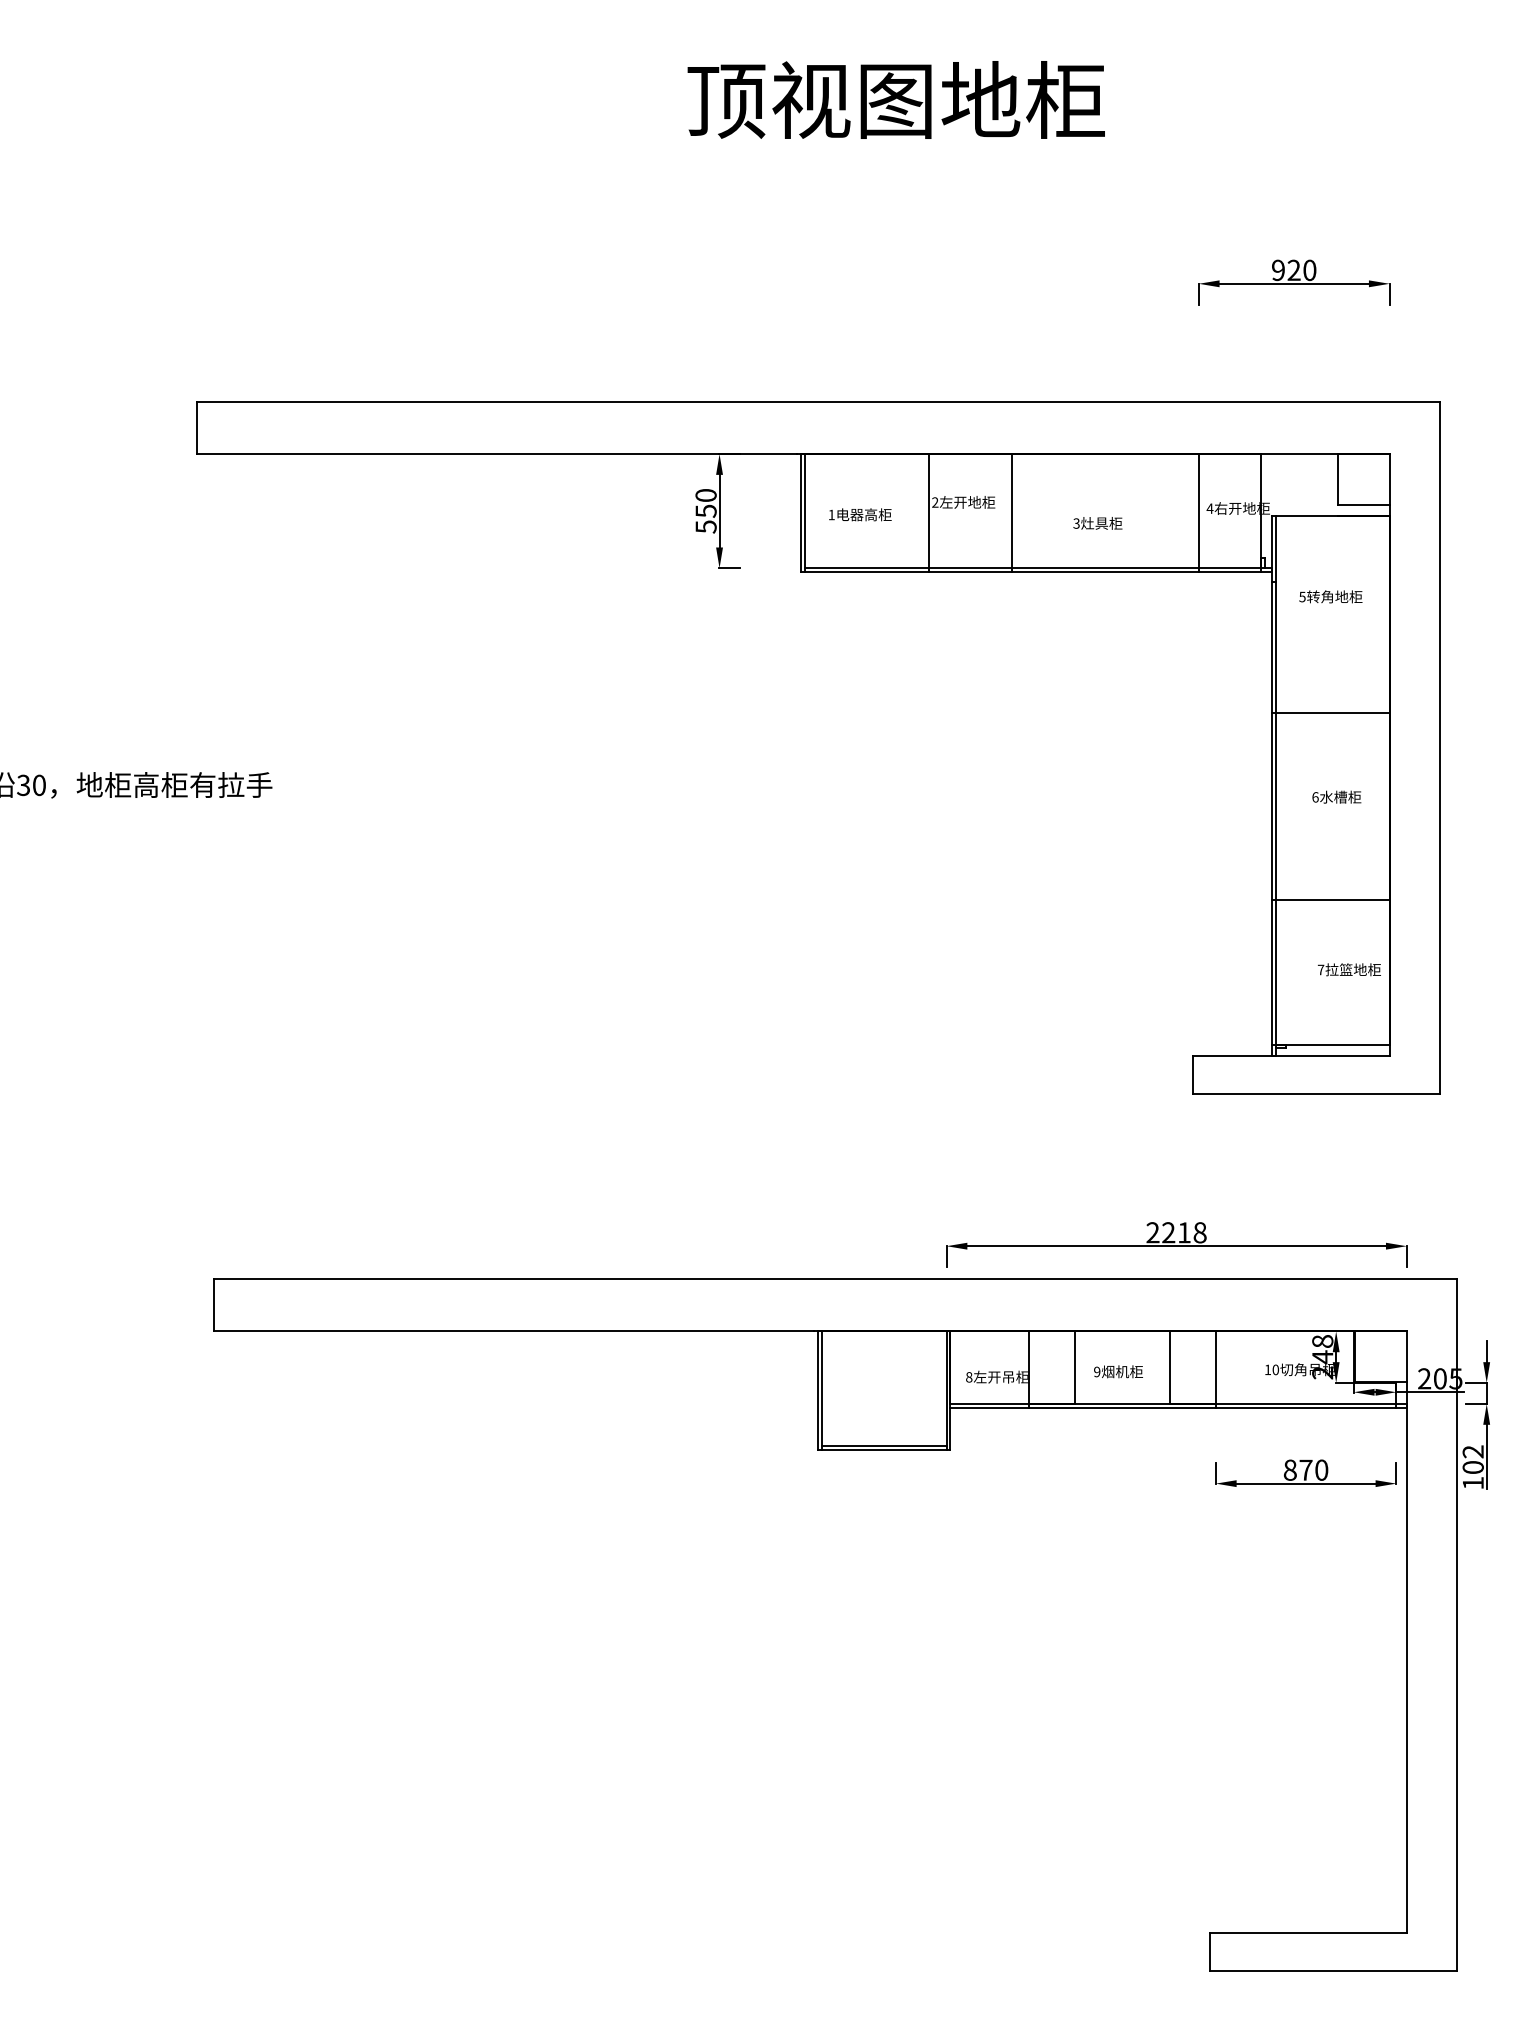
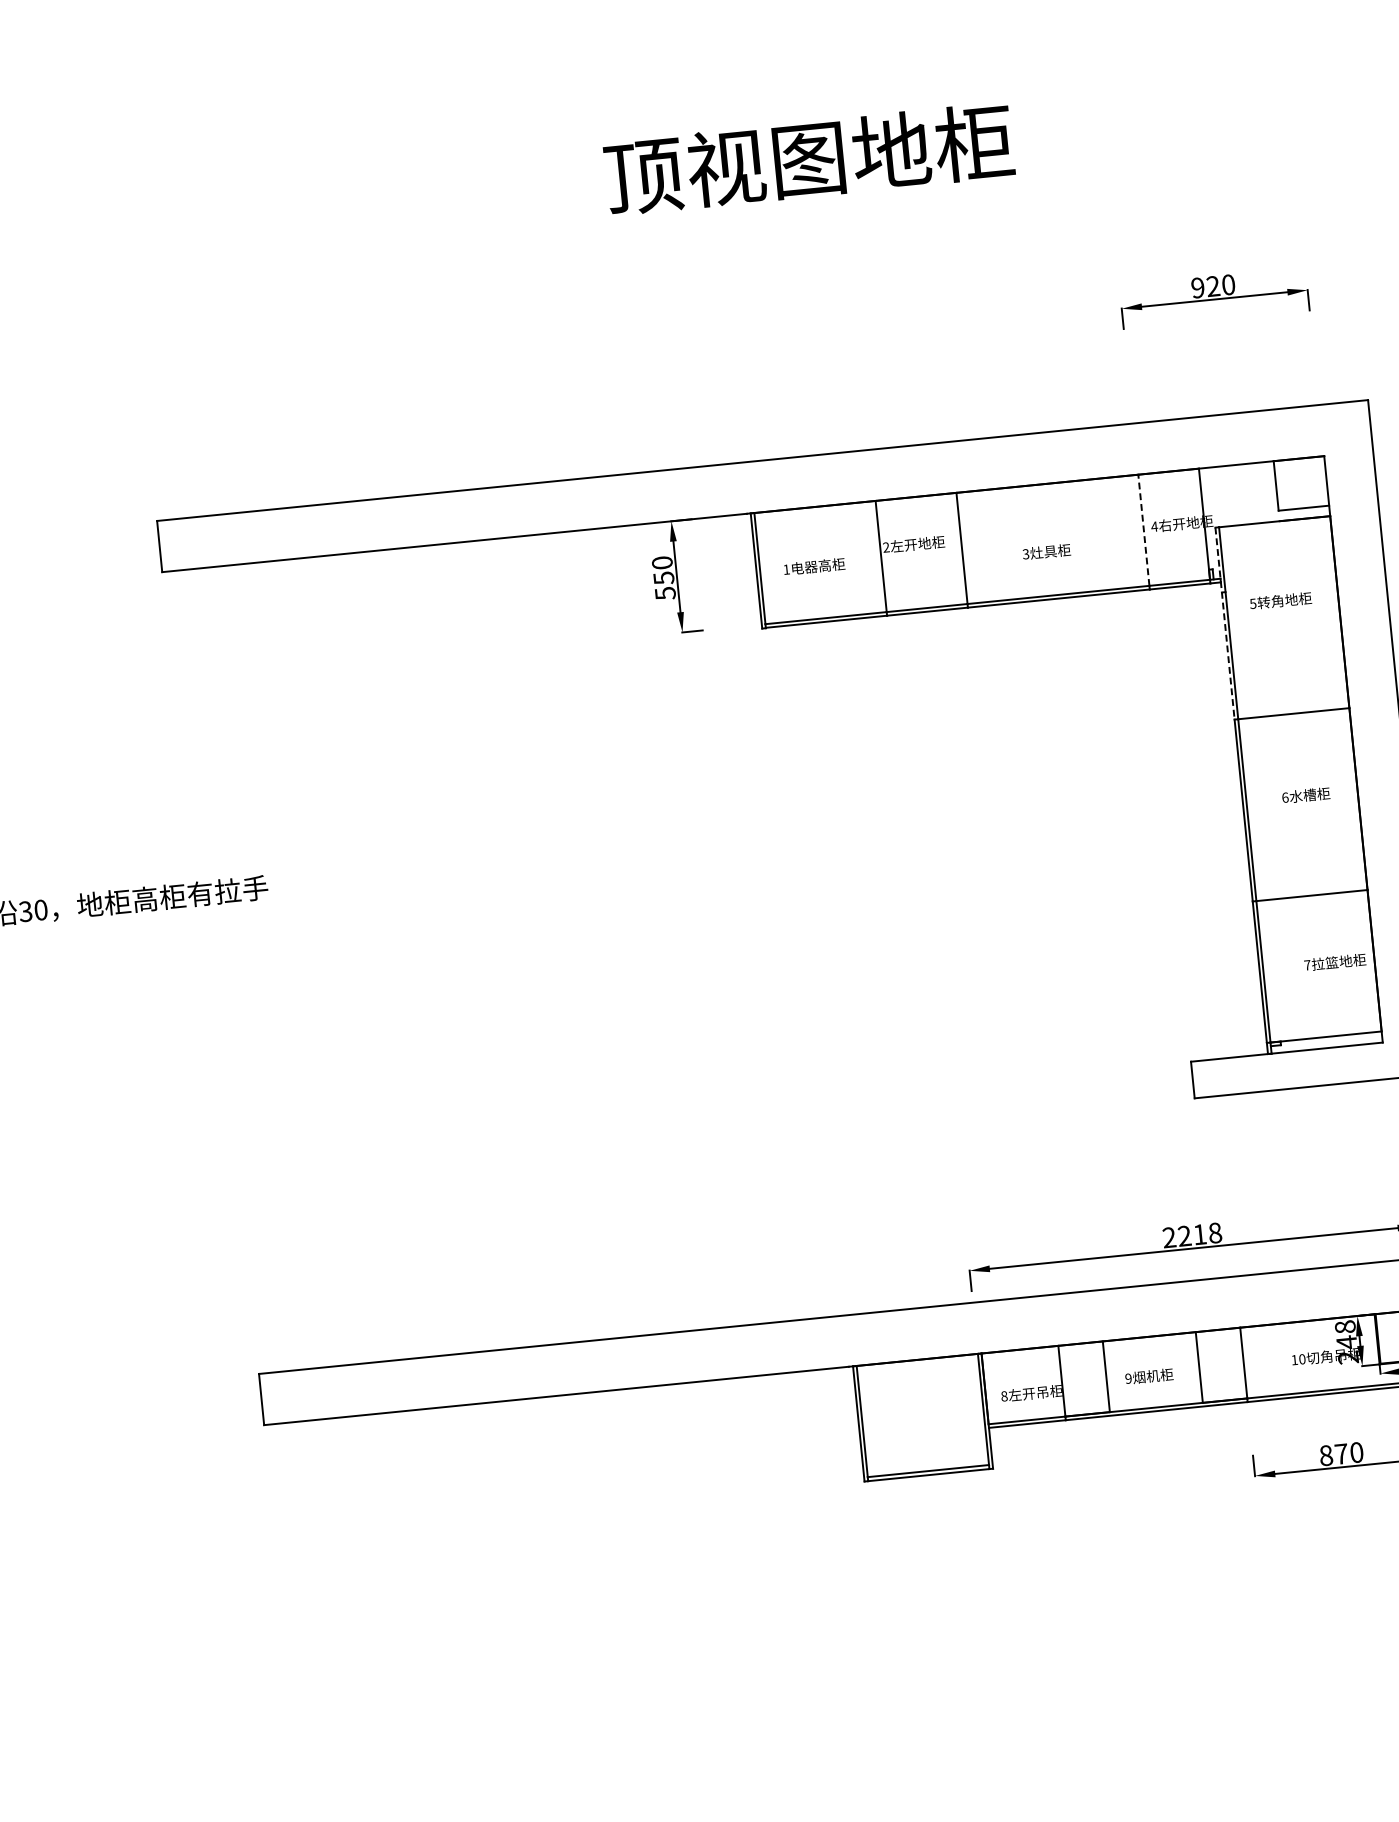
line: (1198, 510) -> (1143, 529), solid -> dashed
line: (1271, 614) -> (1224, 623), solid -> dashed

